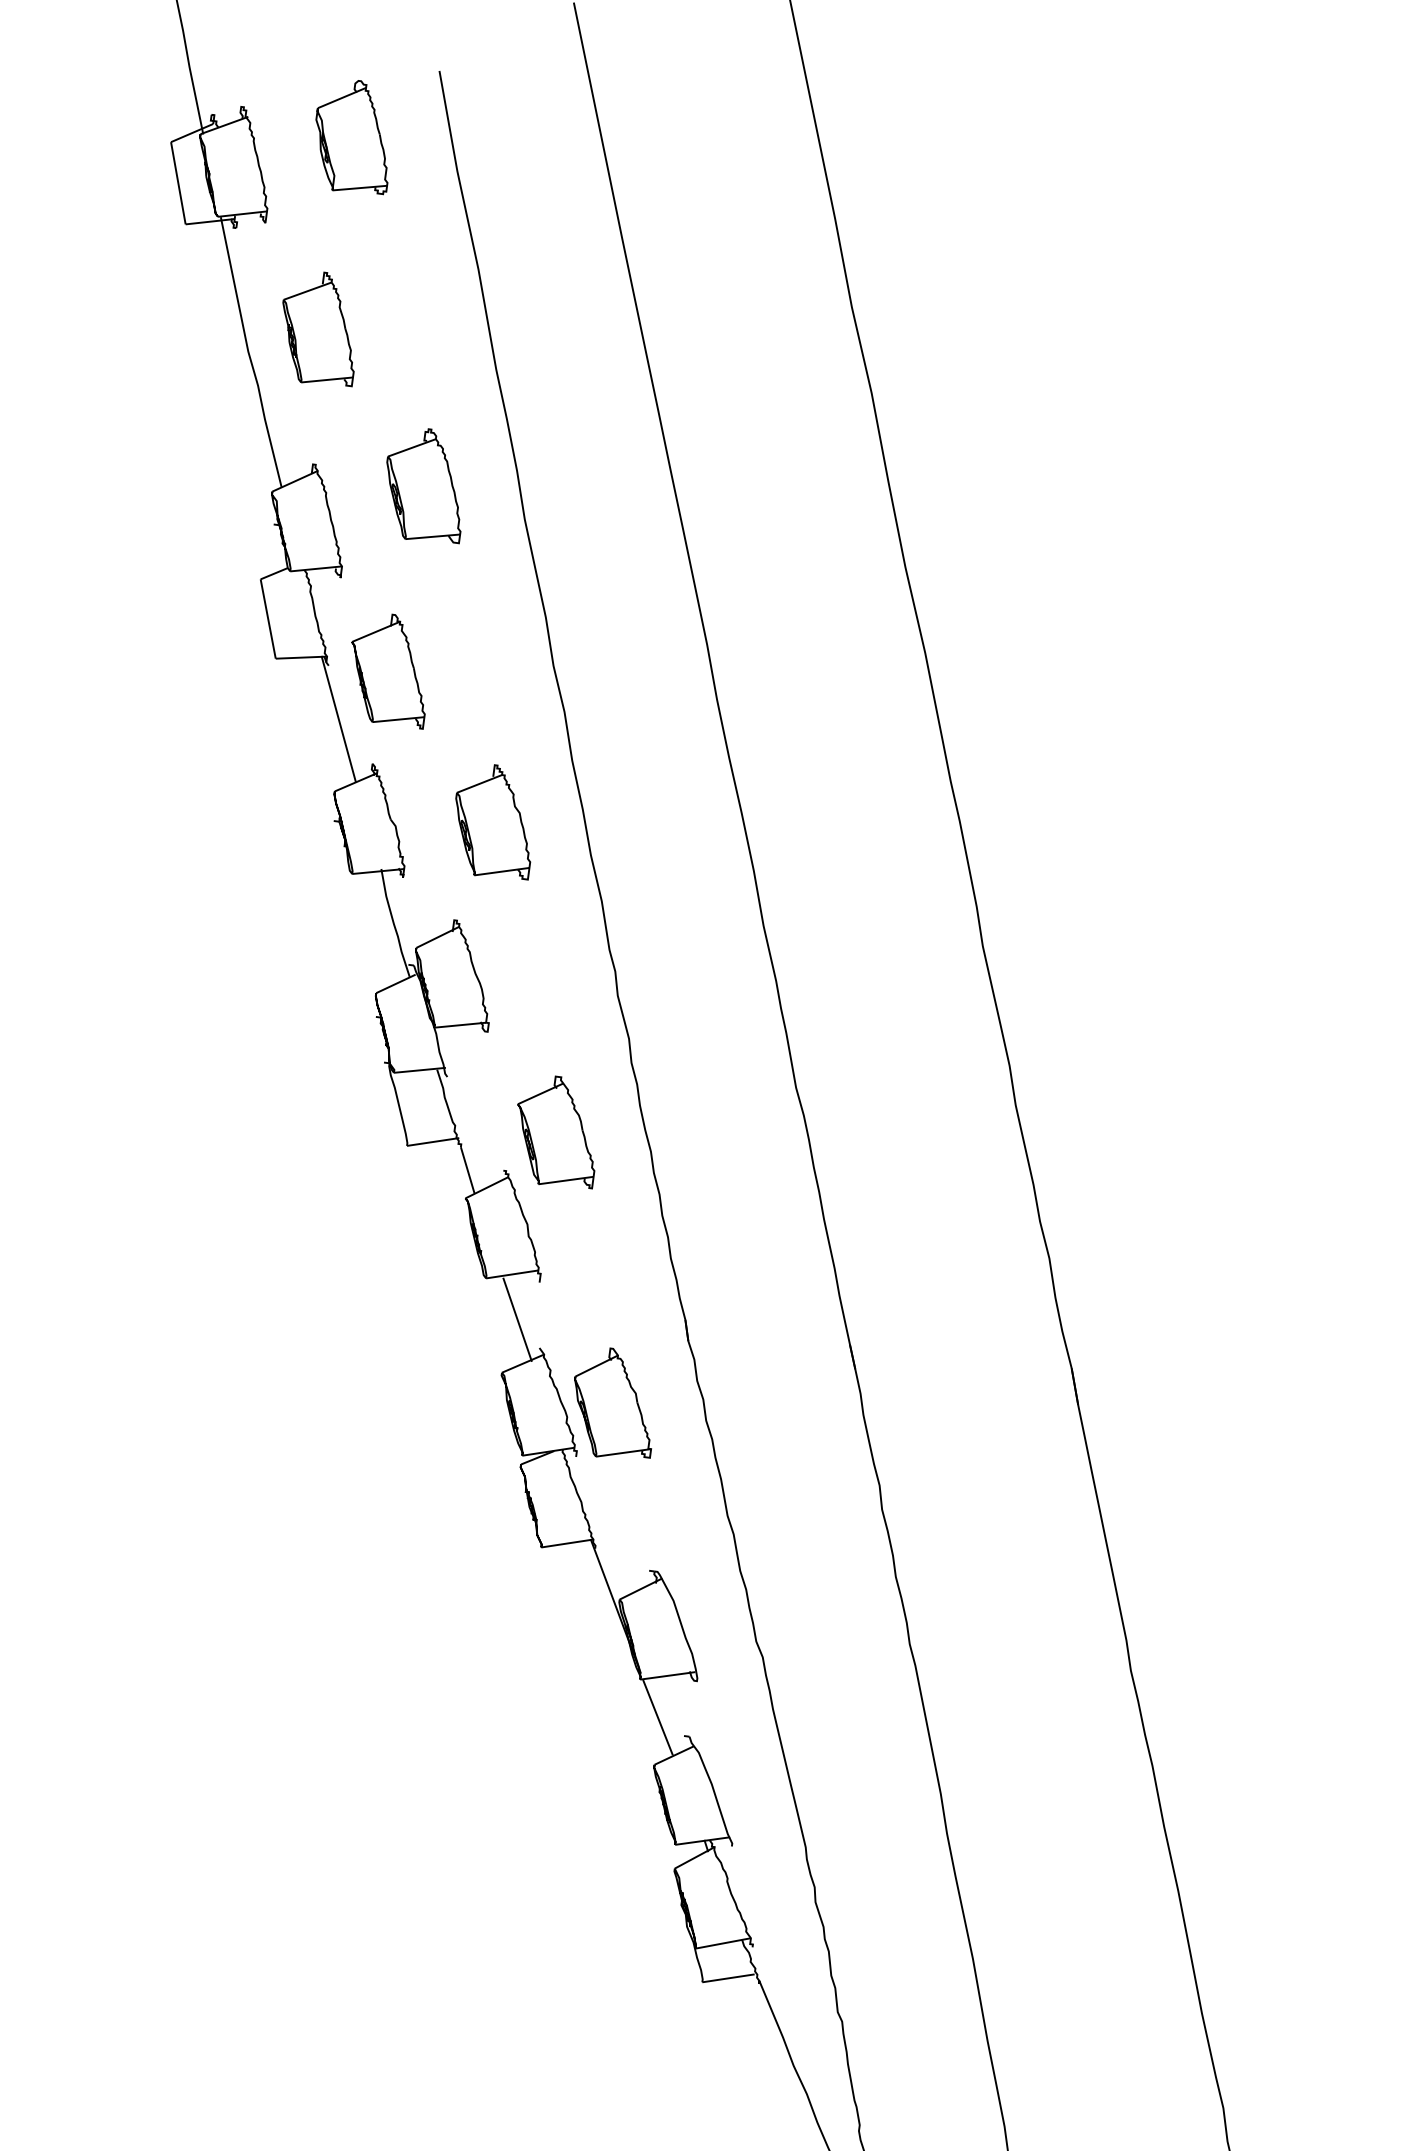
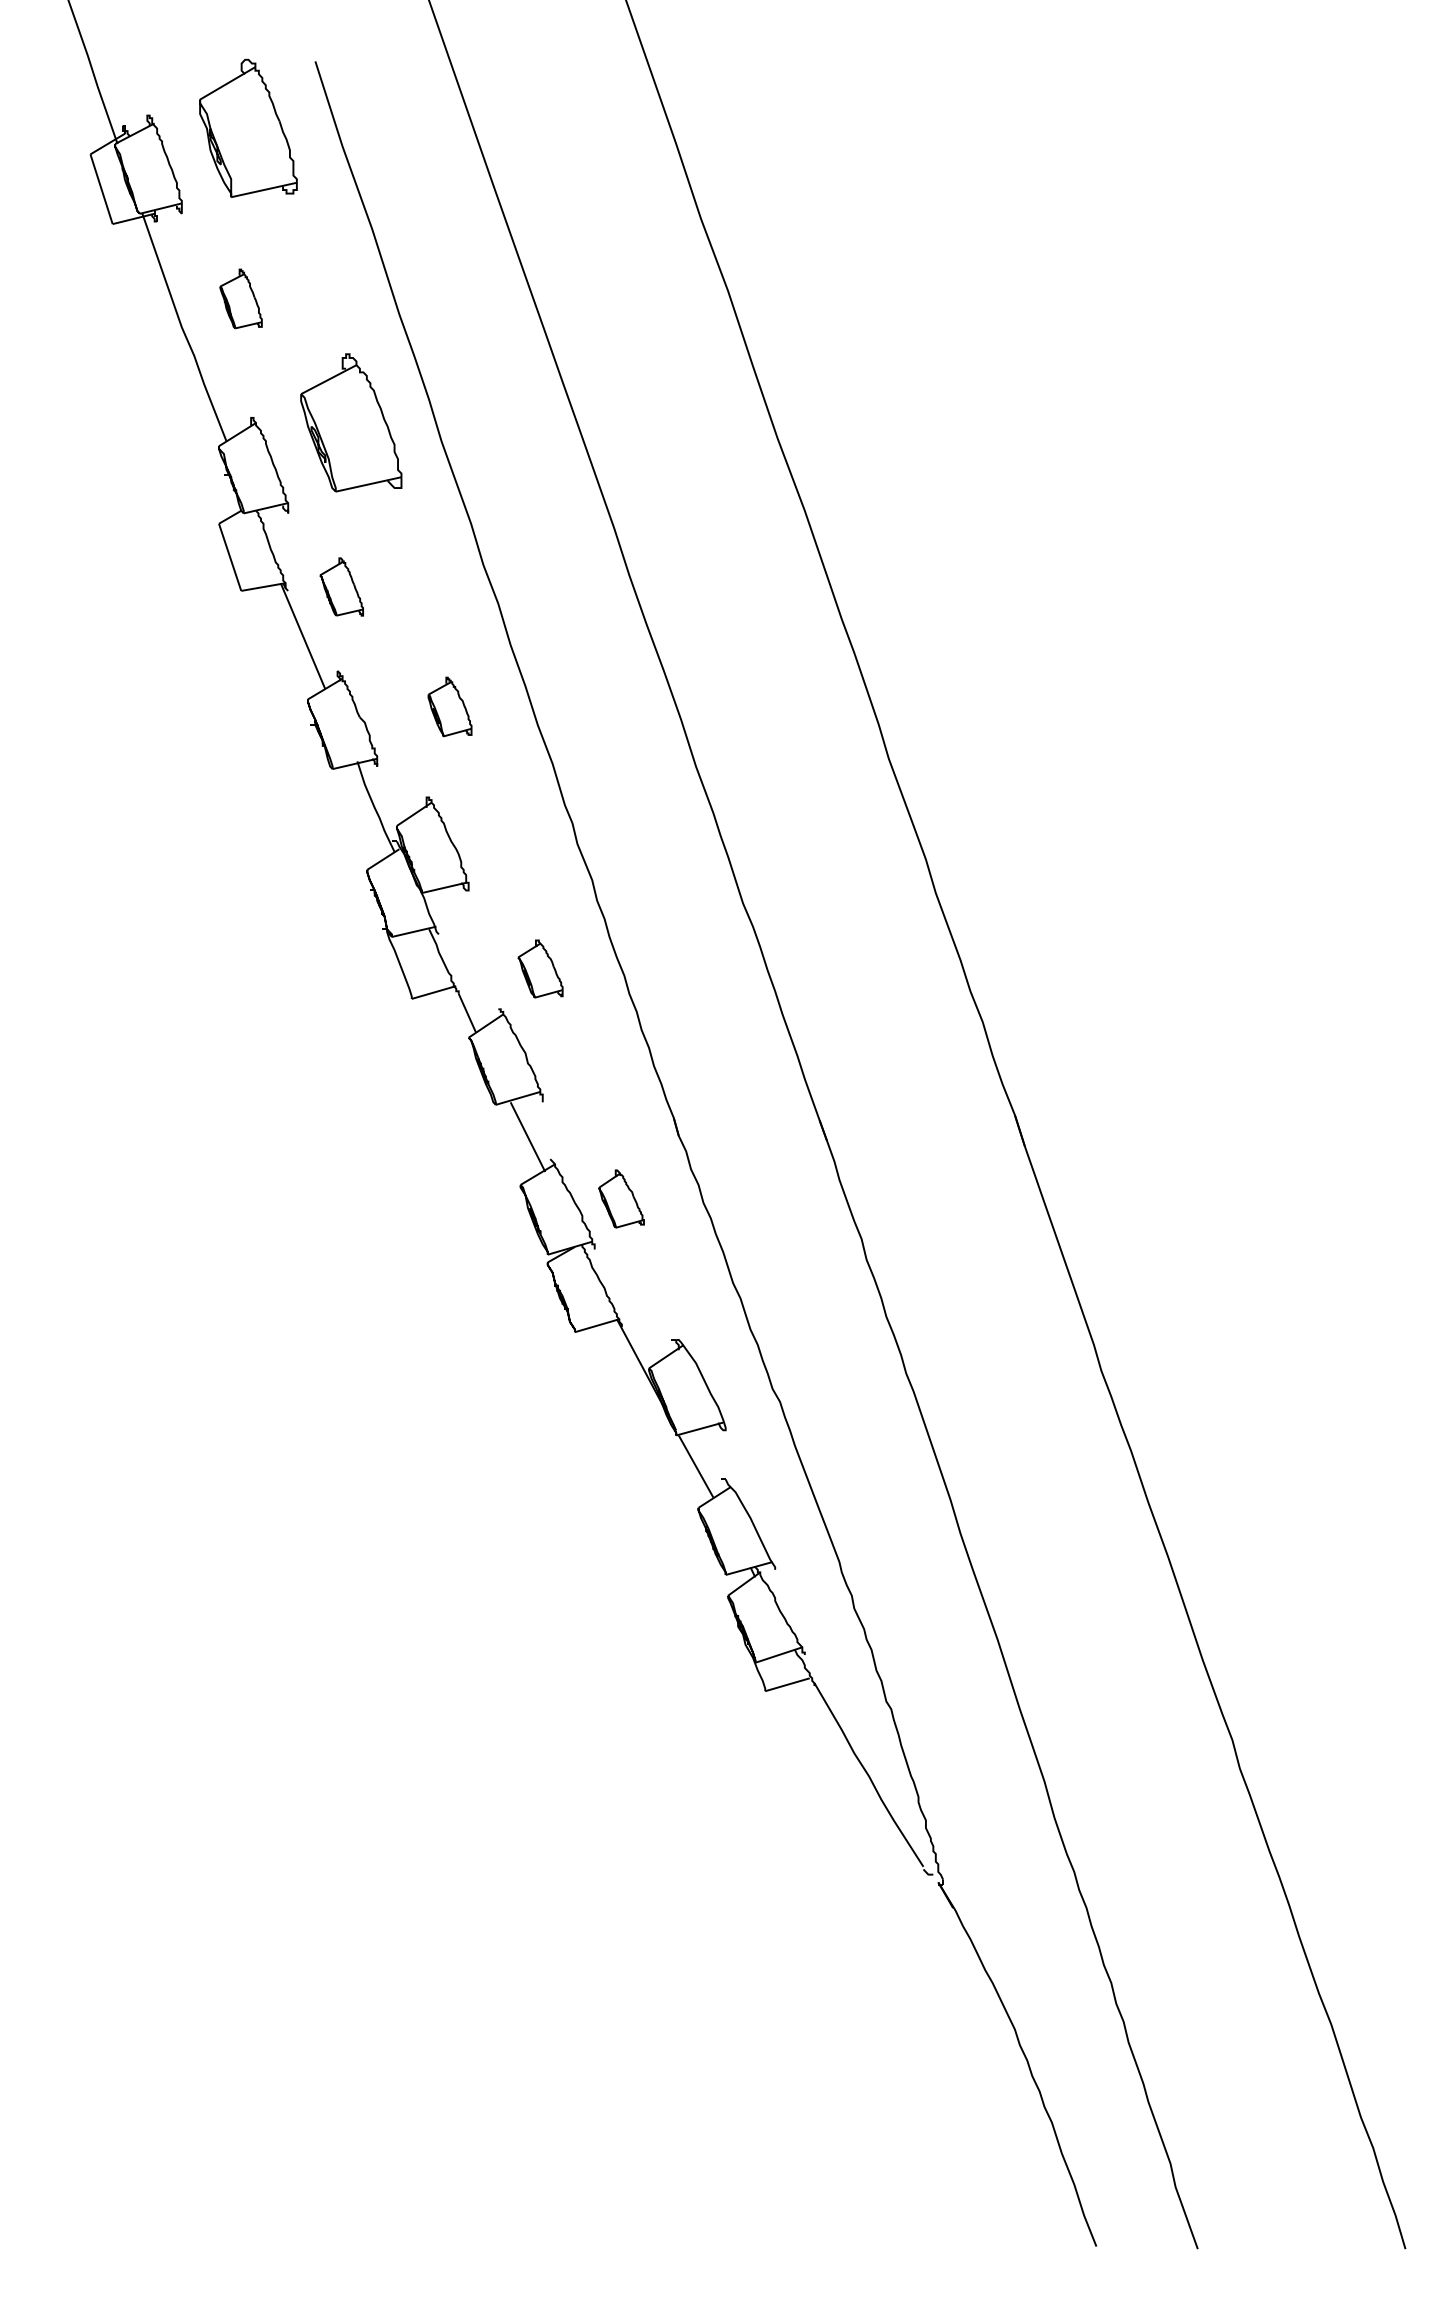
part: (353, 136) -> (248, 128), size x1.4
part: (319, 327) -> (240, 298), size x0.6
part: (424, 484) -> (350, 422), size x1.4
part: (389, 668) -> (341, 586), size x0.6
part: (493, 820) -> (449, 706), size x0.6
part: (557, 1130) -> (540, 968), size x0.6
part: (614, 1403) -> (621, 1198), size x0.6

